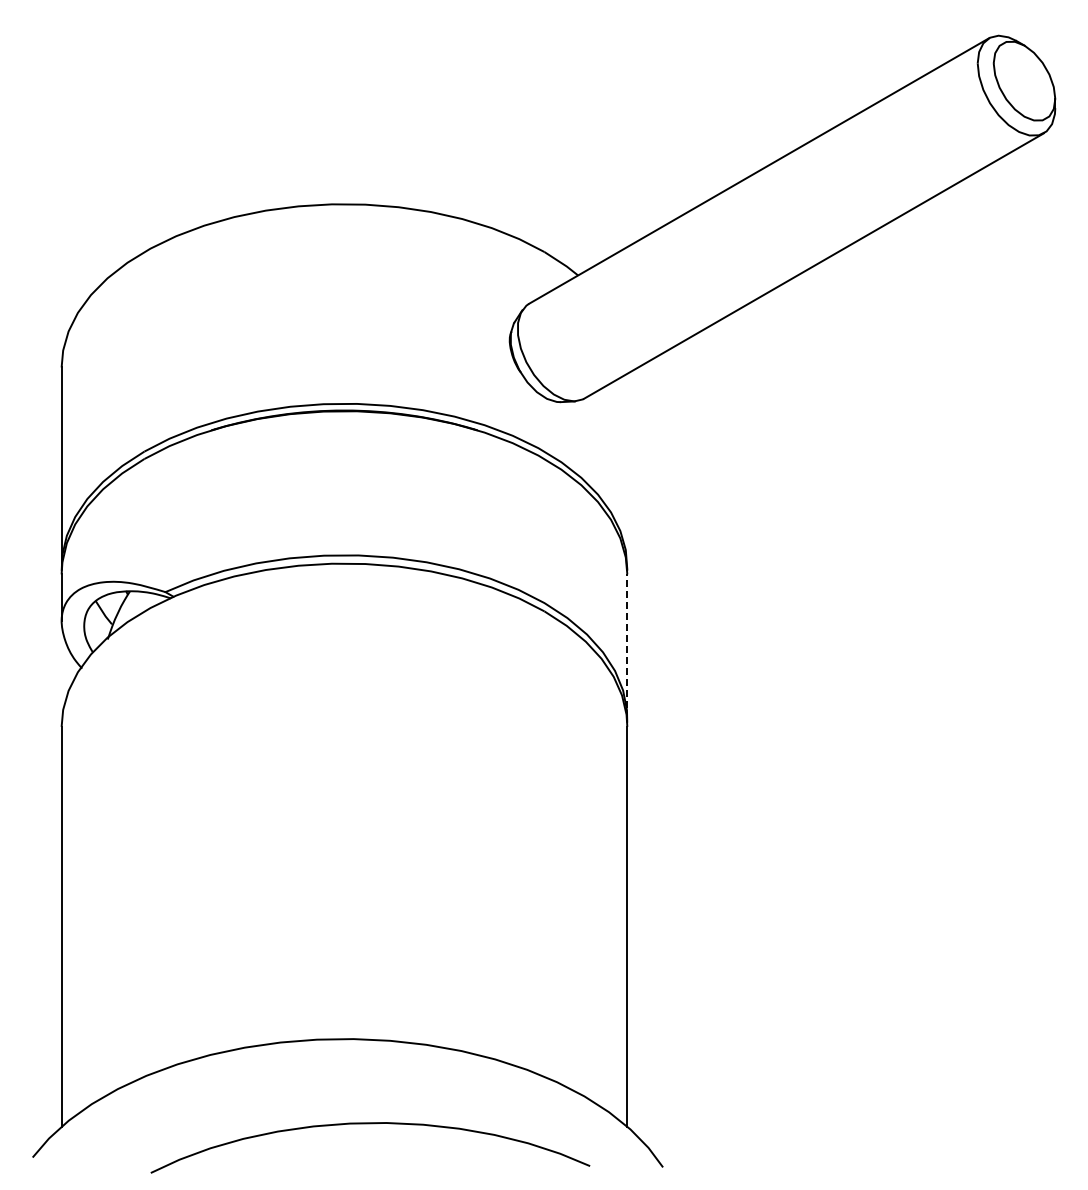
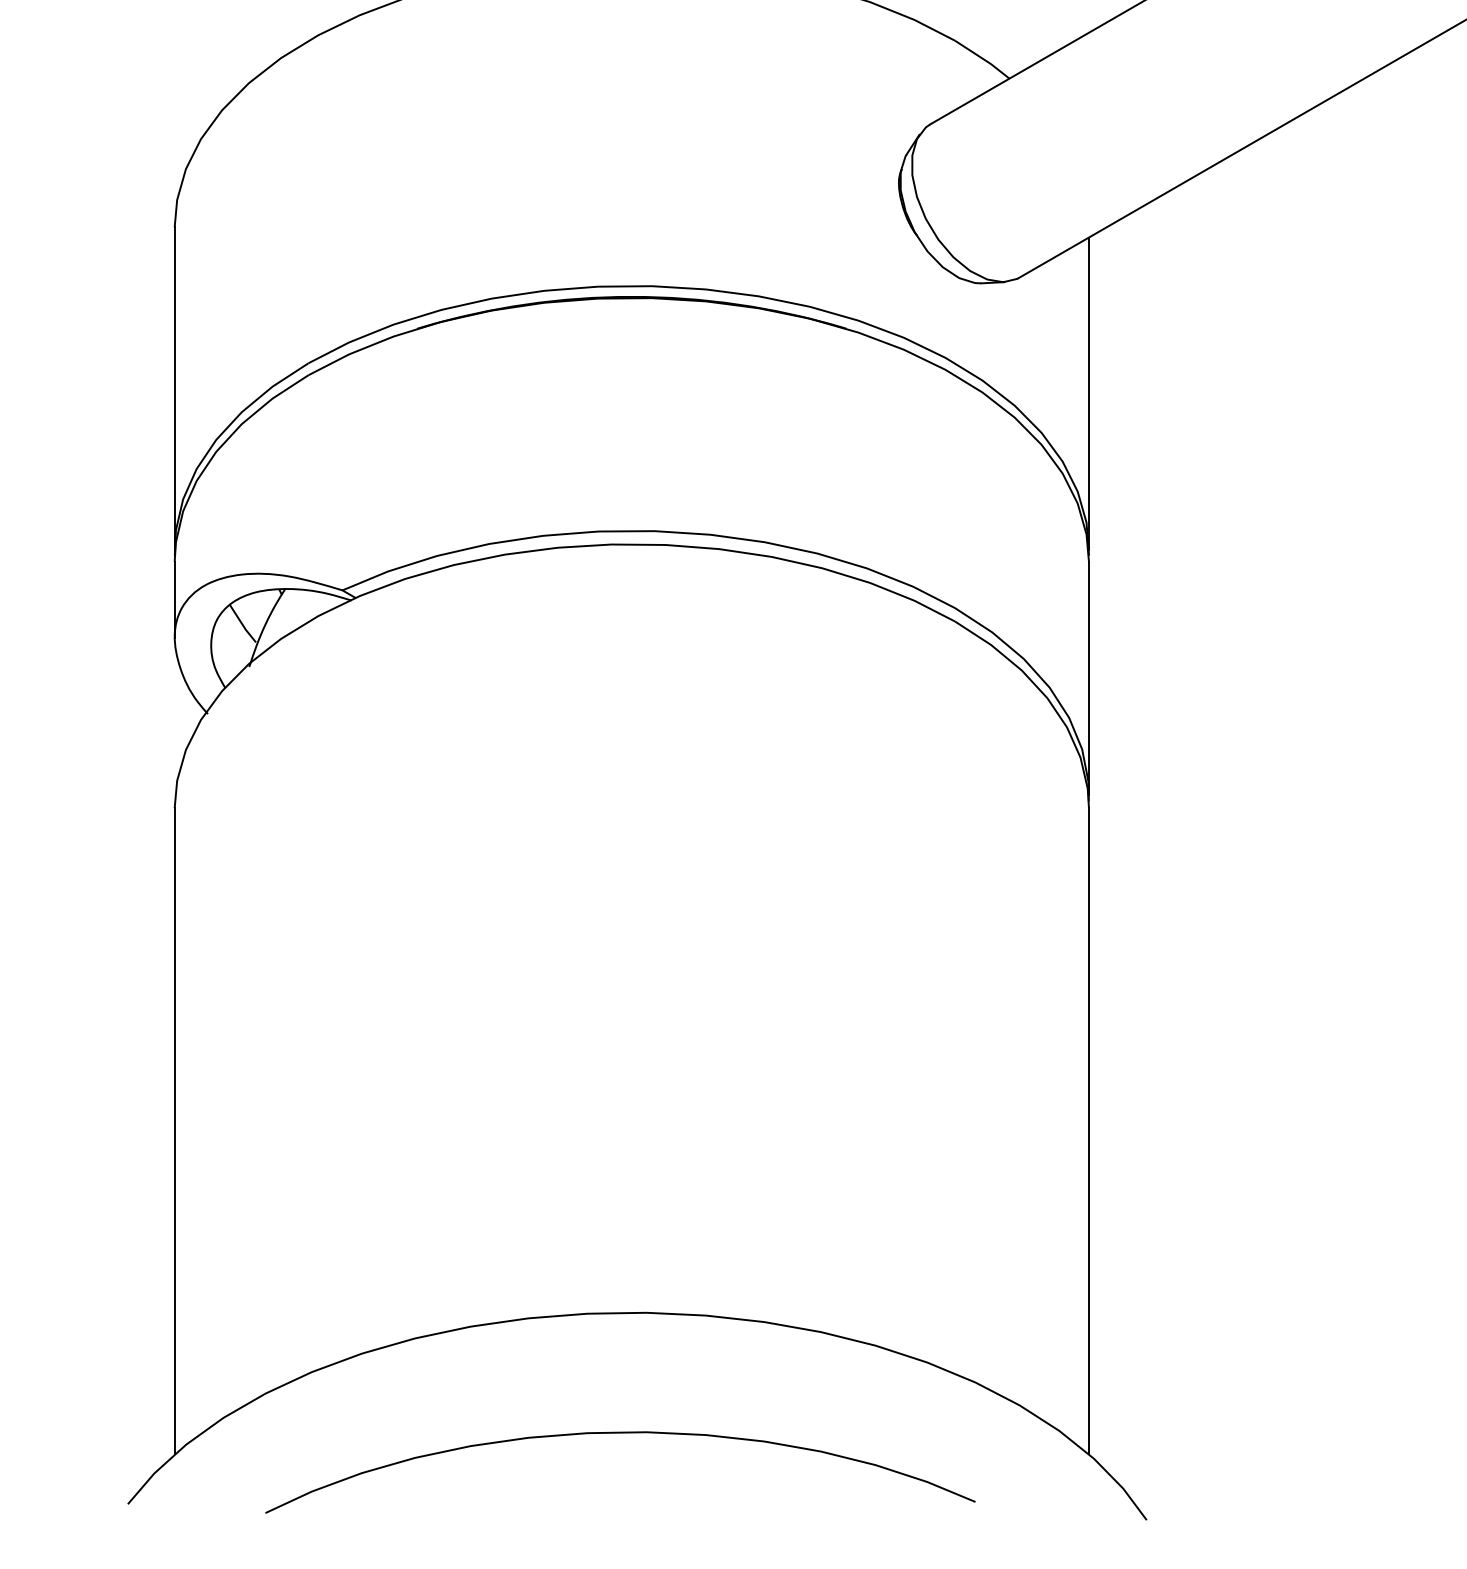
line: (627, 470) -> (1089, 393), added
line: (627, 645) -> (1089, 676), dashed -> solid
curve: (370, 1124) -> (620, 1434), moved

